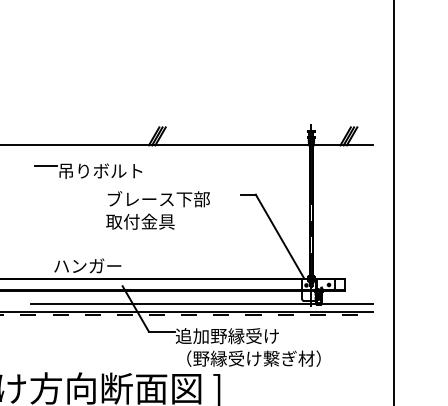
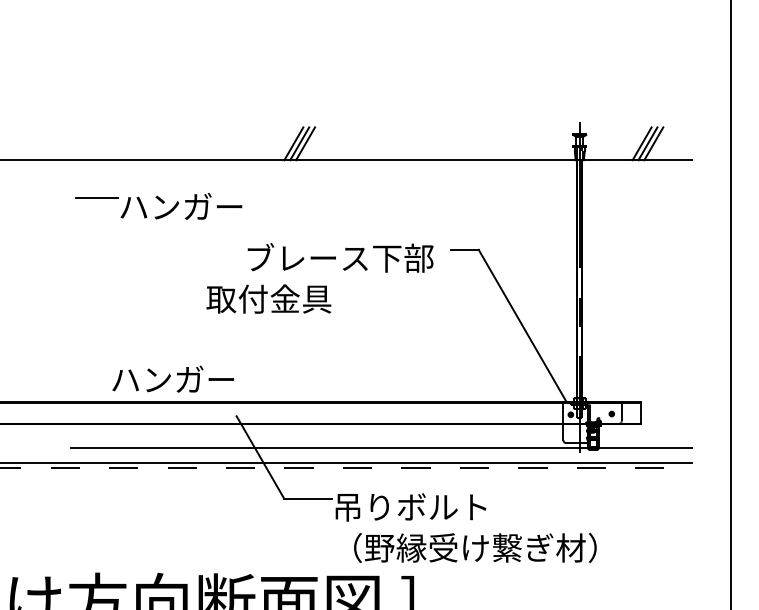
text: (100, 170) -> (196, 205), 吊りボルト -> ハンガー
text: (158, 199) -> (339, 258), moved
text: (226, 336) -> (425, 507), 追加野縁受け -> 吊りボルト

